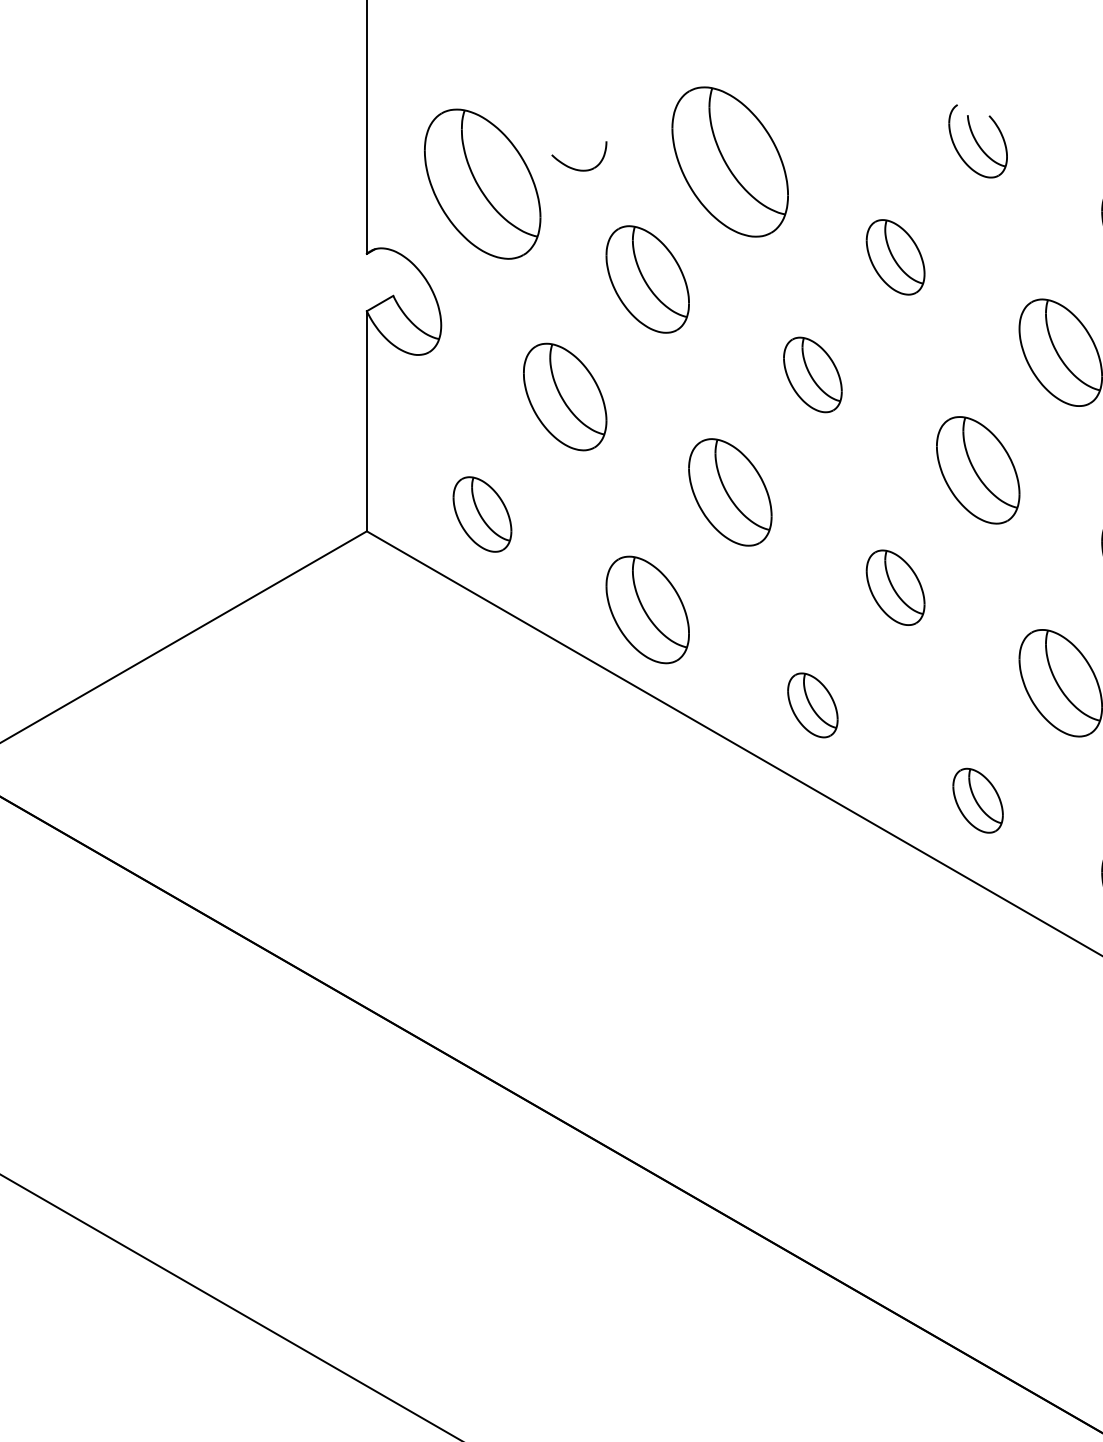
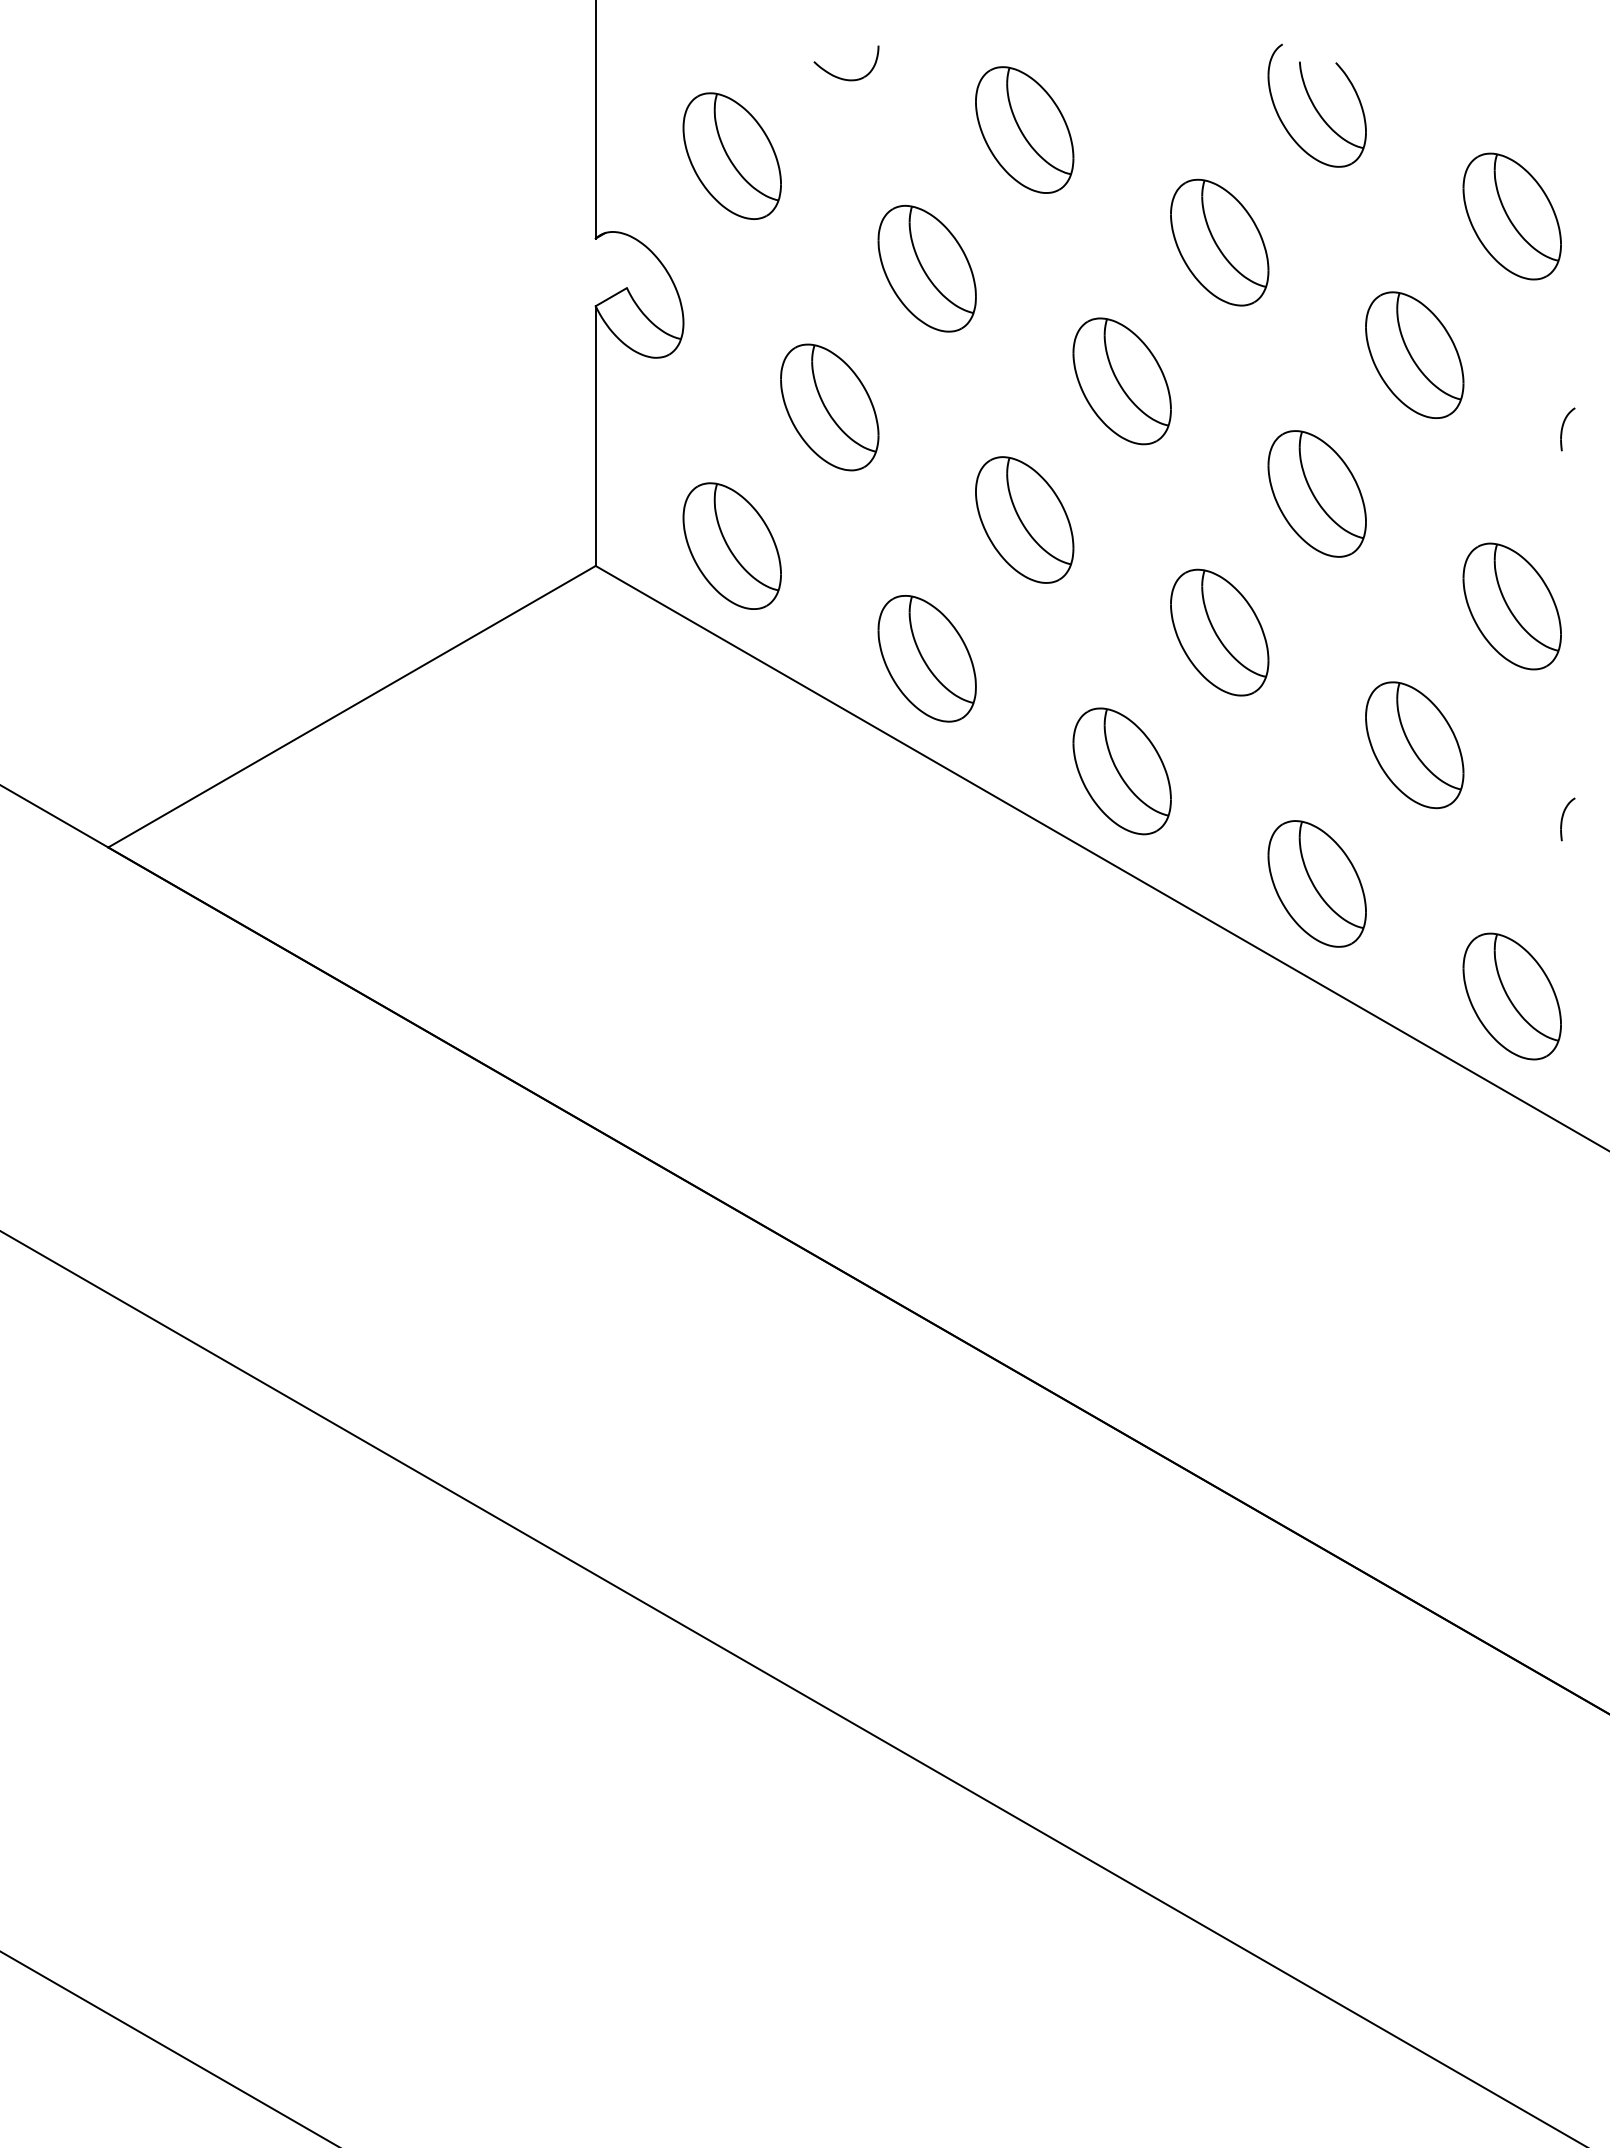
part: (977, 141) -> (1316, 105), size x1.43
part: (730, 161) -> (1024, 129), size x0.71
part: (575, 168) -> (841, 77), moved
part: (481, 183) -> (731, 155), size x0.71
part: (895, 257) -> (1219, 242), size x1.43
part: (812, 375) -> (1121, 381), size x1.43
part: (481, 513) -> (731, 545), size x1.43
part: (895, 587) -> (1219, 632), size x1.43
part: (812, 705) -> (1121, 771), size x1.67
part: (977, 800) -> (1316, 883), size x1.67

